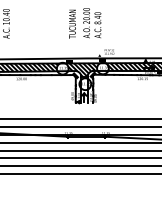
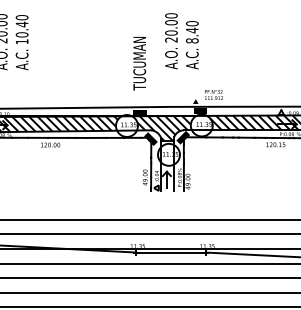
text: (72, 23) -> (139, 62), moved

